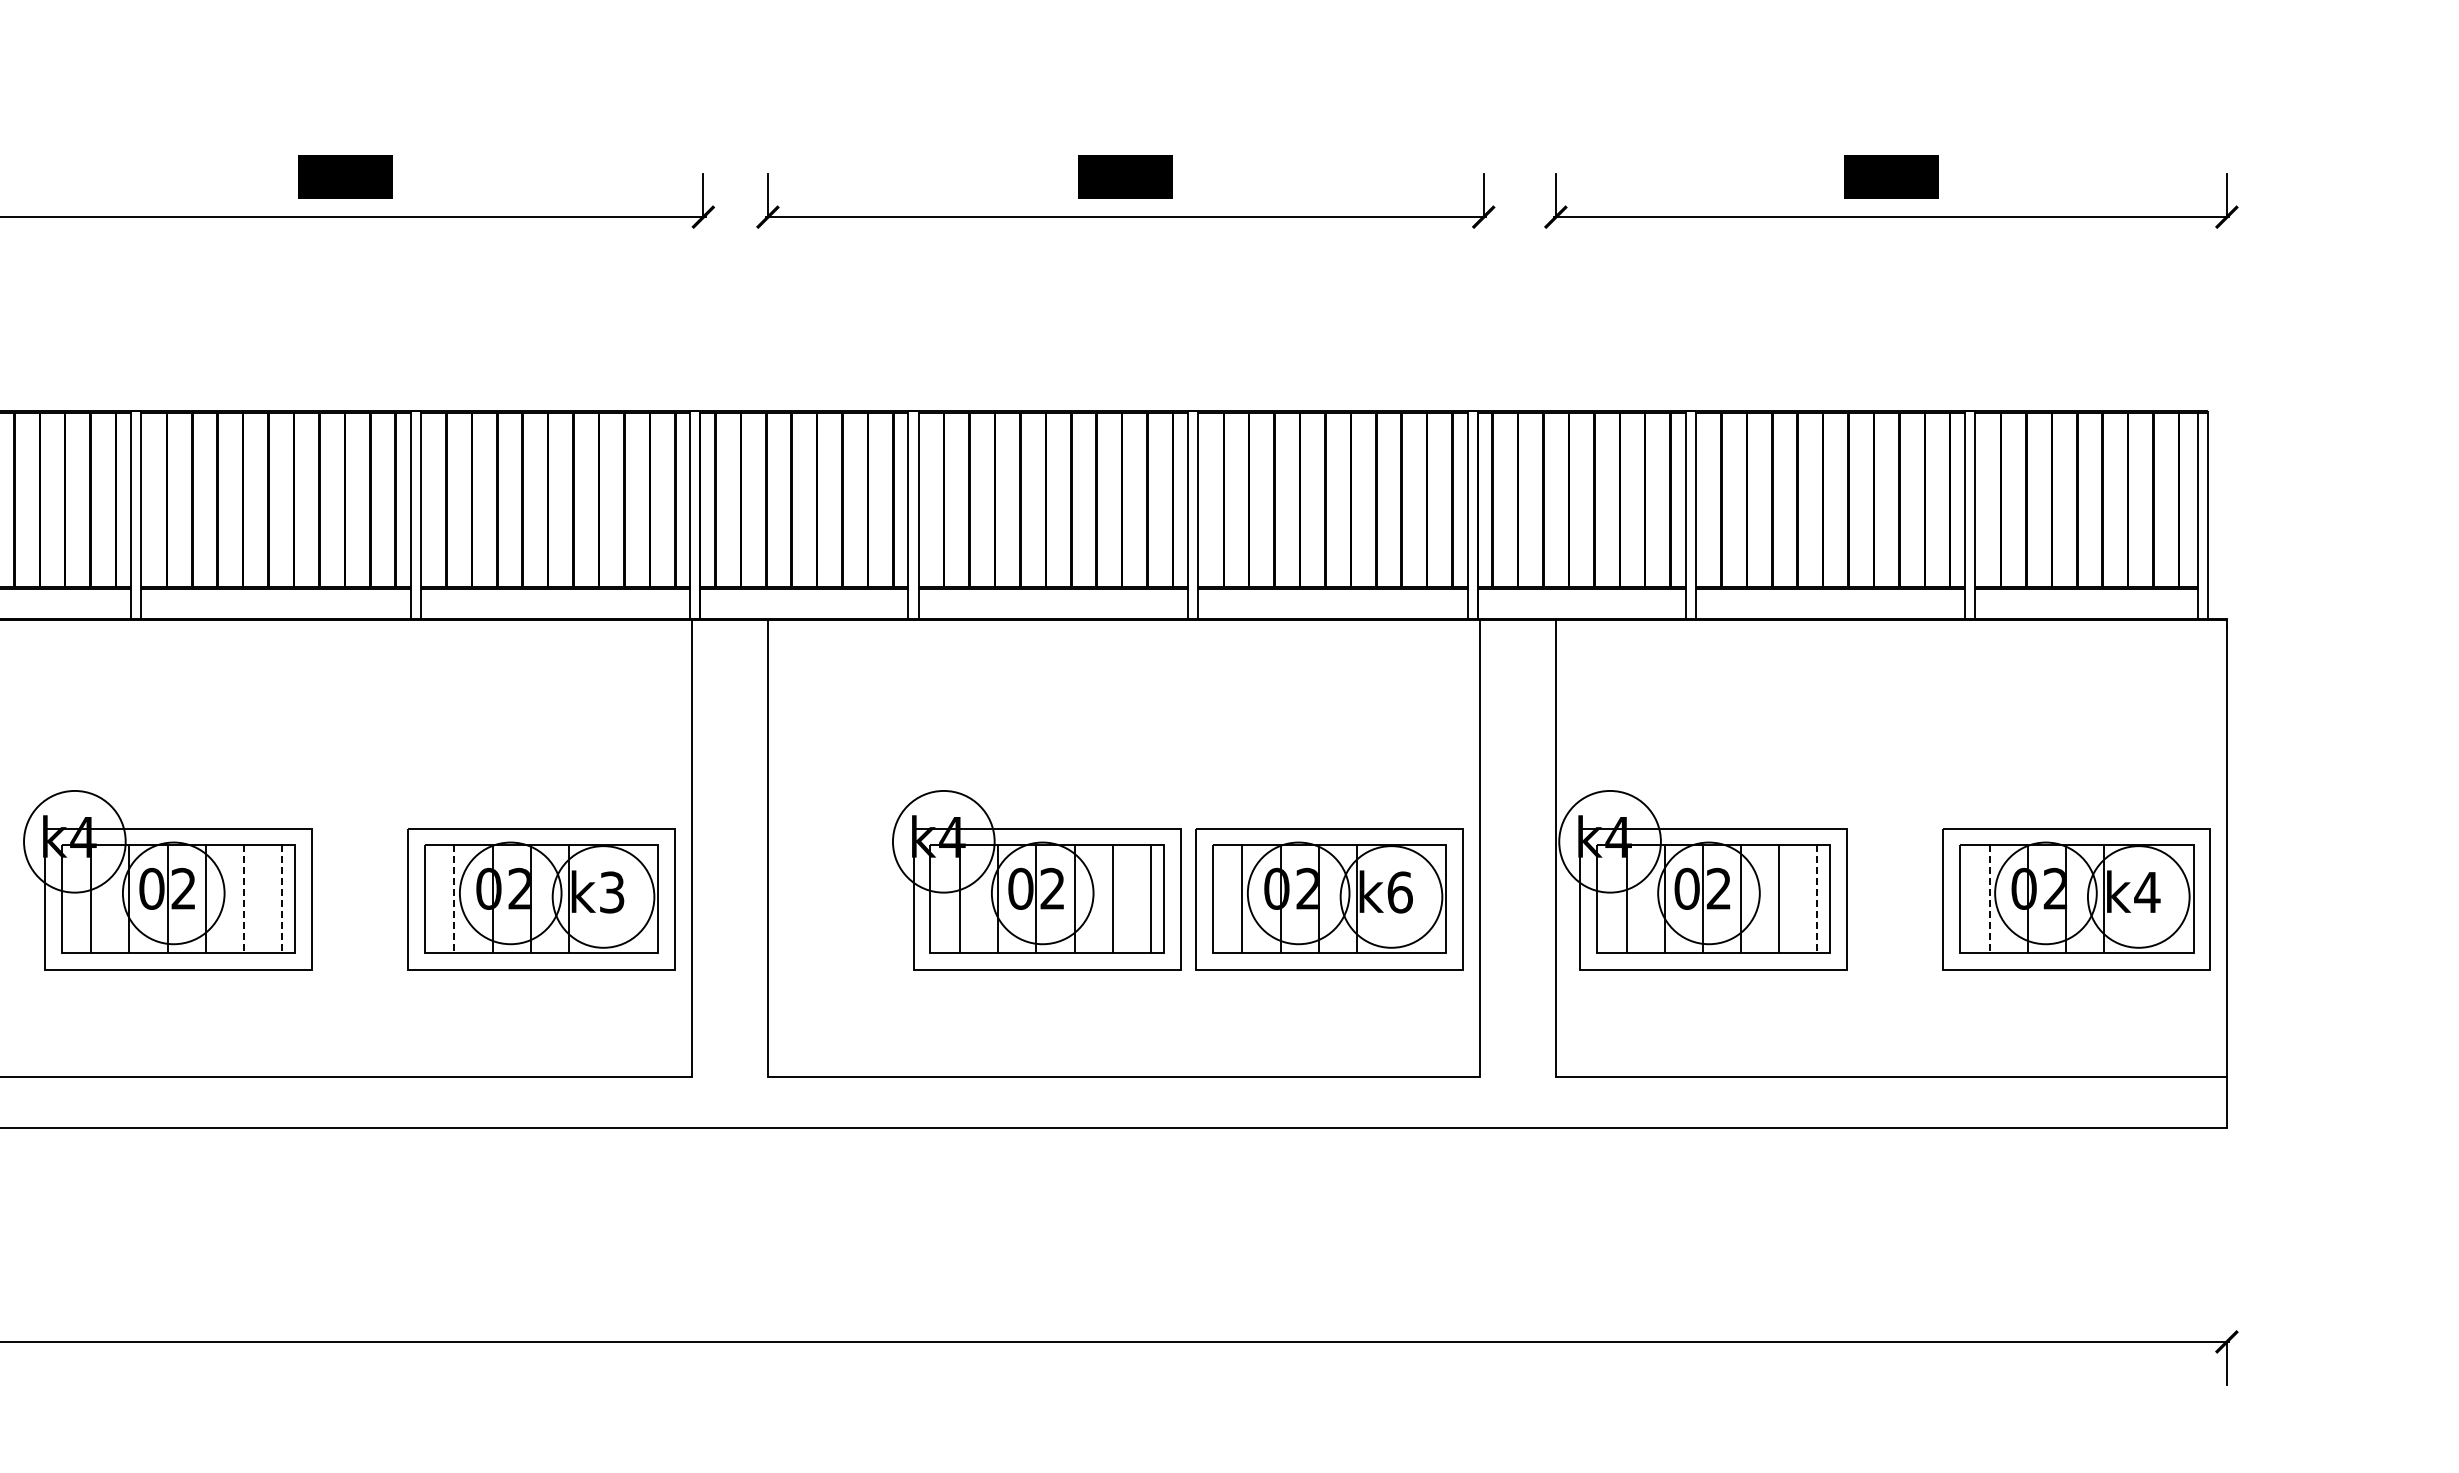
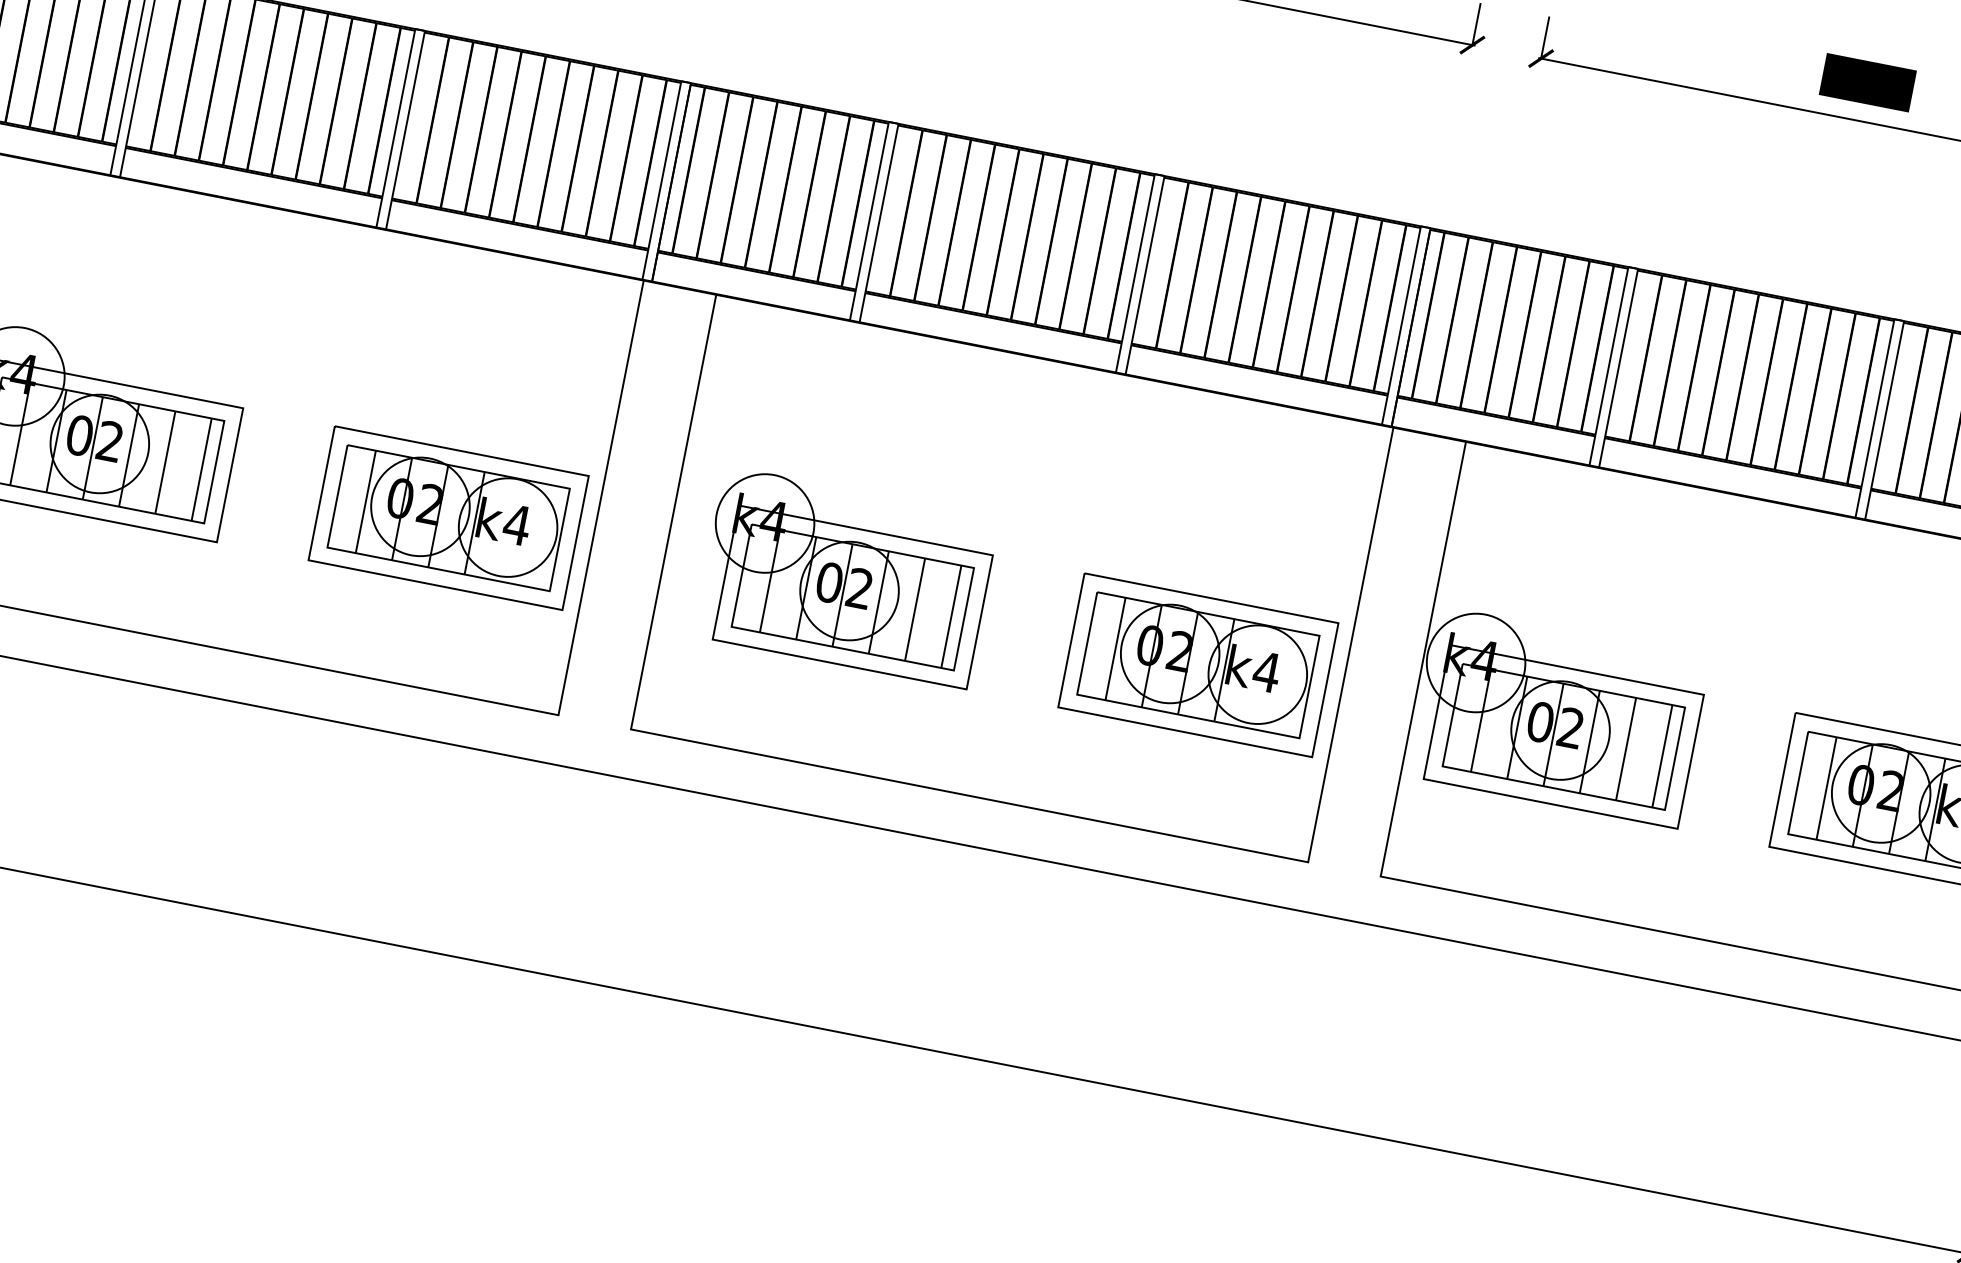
part: (1036, 880) -> (846, 577), moved
text: (611, 892) -> (516, 524), k3 -> k4
text: (1399, 892) -> (1266, 671), k6 -> k4
line: (243, 899) -> (165, 462), dashed -> solid
line: (281, 899) -> (201, 469), dashed -> solid
line: (454, 899) -> (365, 502), dashed -> solid
line: (1817, 899) -> (1662, 756), dashed -> solid
line: (1989, 899) -> (1826, 788), dashed -> solid

